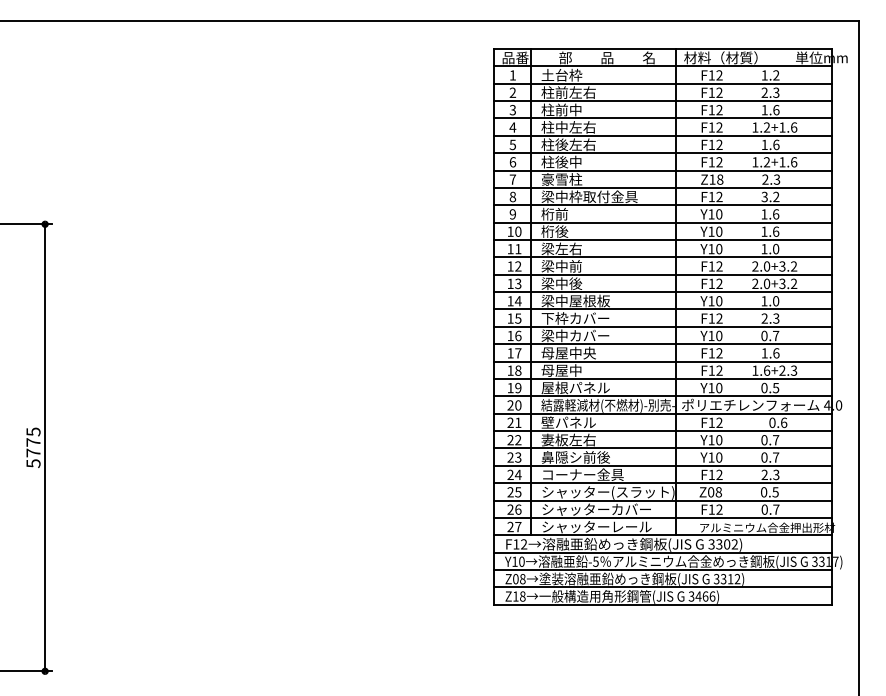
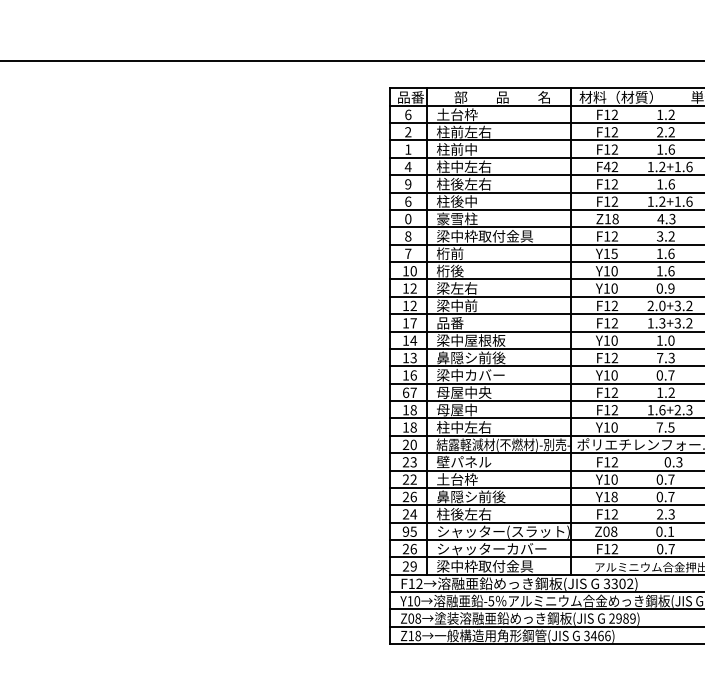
text: (512, 75) -> (407, 114), 1 -> 6
text: (776, 92) -> (671, 131), 2.3 -> 2.2
text: (512, 110) -> (407, 149), 3 -> 1
text: (711, 127) -> (606, 166), F12 -> F42
text: (512, 144) -> (407, 183), 5 -> 9
text: (512, 179) -> (407, 218), 7 -> 0
text: (765, 179) -> (660, 218), 2.3 -> 4.3
text: (512, 214) -> (407, 253), 9 -> 7
text: (719, 214) -> (614, 253), Y10 -> Y15
text: (518, 248) -> (413, 287), 11 -> 12
text: (770, 248) -> (665, 287), 1.0 -> 0.9
text: (518, 283) -> (413, 322), 13 -> 17
text: (561, 283) -> (456, 322), 梁中後 -> 品番
text: (761, 283) -> (656, 322), 2.0+3.2 -> 1.3+3.2
text: (518, 317) -> (413, 356), 15 -> 13
text: (575, 318) -> (470, 357), 下枠カバー -> 鼻隠シ前後
text: (764, 318) -> (659, 357), 2.3 -> 7.3
text: (510, 353) -> (405, 392), 17 -> 67
text: (776, 353) -> (671, 392), 1.6 -> 1.2
text: (575, 387) -> (470, 426), 屋根パネル -> 柱中左右
text: (764, 387) -> (659, 426), 0.5 -> 7.5
text: (518, 388) -> (413, 427), 19 -> 18
text: (518, 422) -> (413, 461), 21 -> 23
text: (783, 422) -> (678, 461), 0.6 -> 0.3
text: (568, 439) -> (463, 478), 妻板左右 -> 土台枠
text: (518, 457) -> (413, 496), 23 -> 26
text: (719, 457) -> (614, 496), Y10 -> Y18
text: (582, 474) -> (477, 513), コーナー金具 -> 柱後左右
text: (510, 492) -> (405, 531), 25 -> 95
text: (775, 492) -> (670, 531), 0.5 -> 0.1
text: (518, 526) -> (413, 565), 27 -> 29
text: (596, 526) -> (491, 565), シャッターレール -> 梁中枠取付金具
text: (727, 579) -> (622, 618), 3312) -> 2989)

